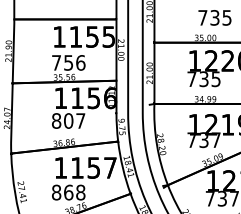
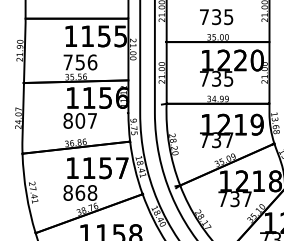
text: (214, 18) -> (216, 17), moved

